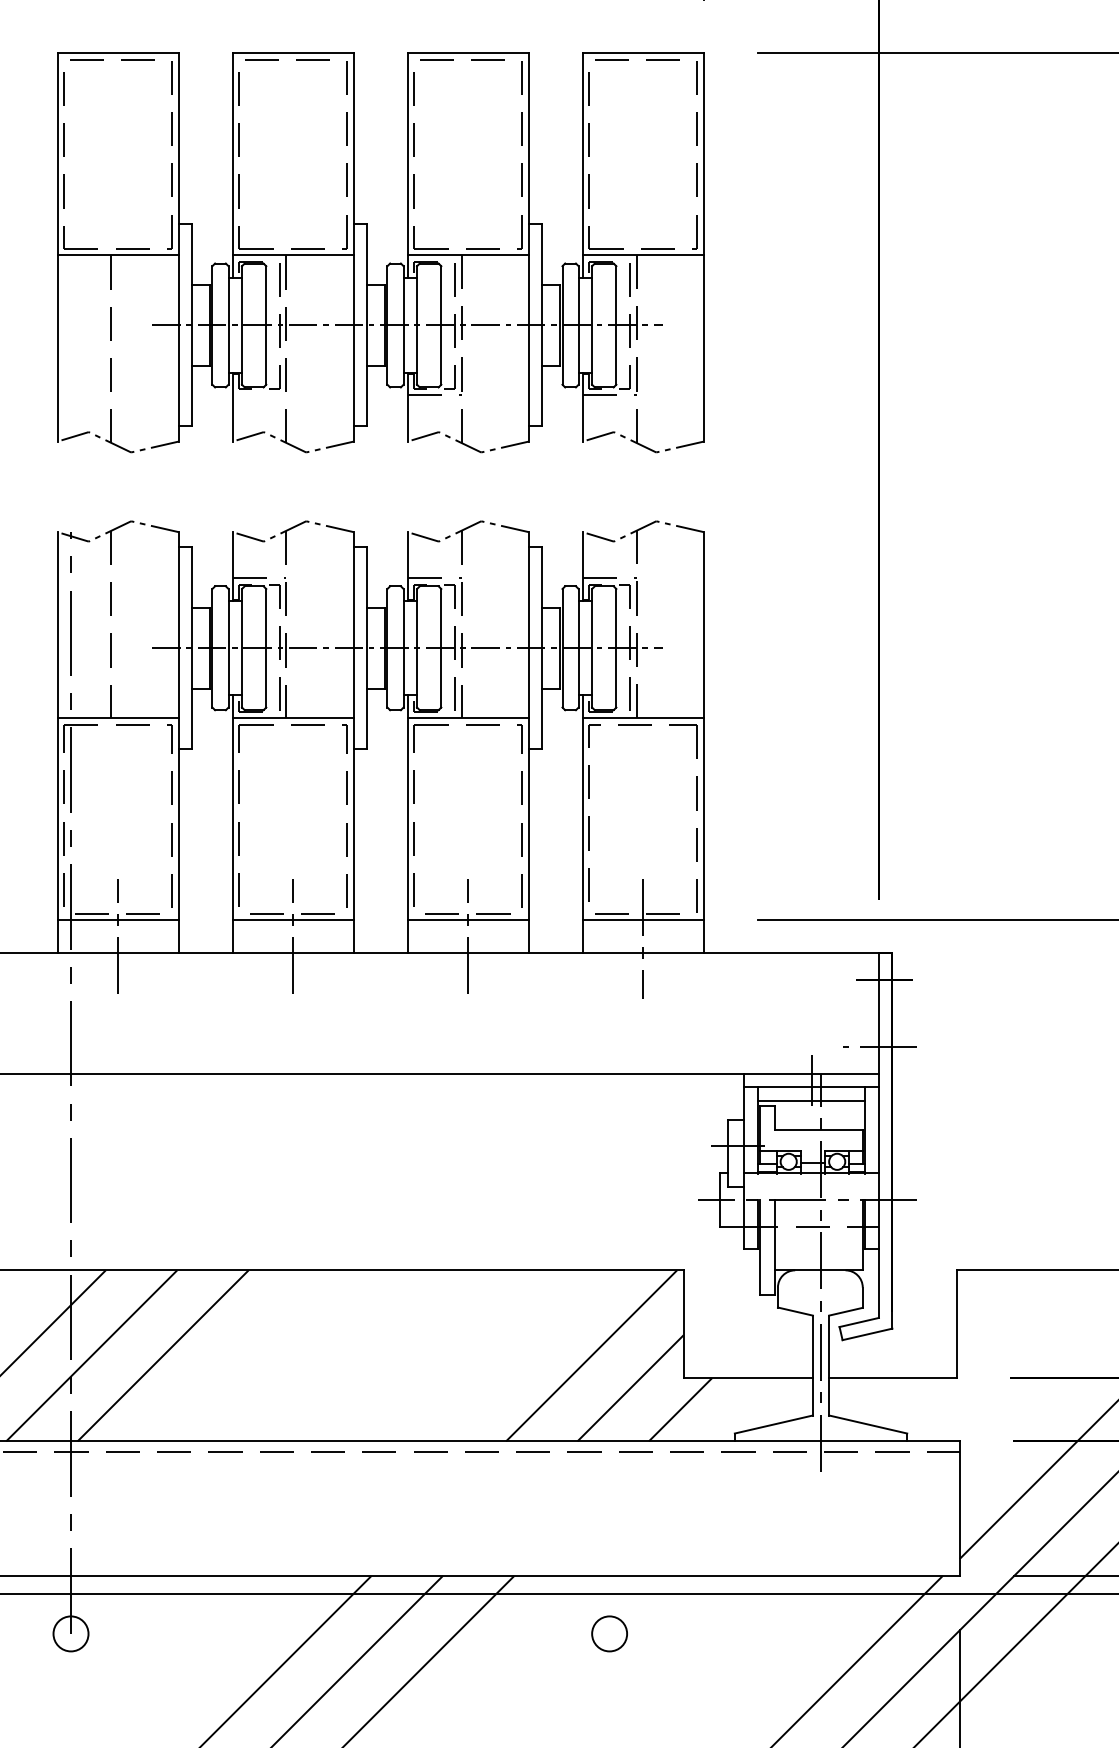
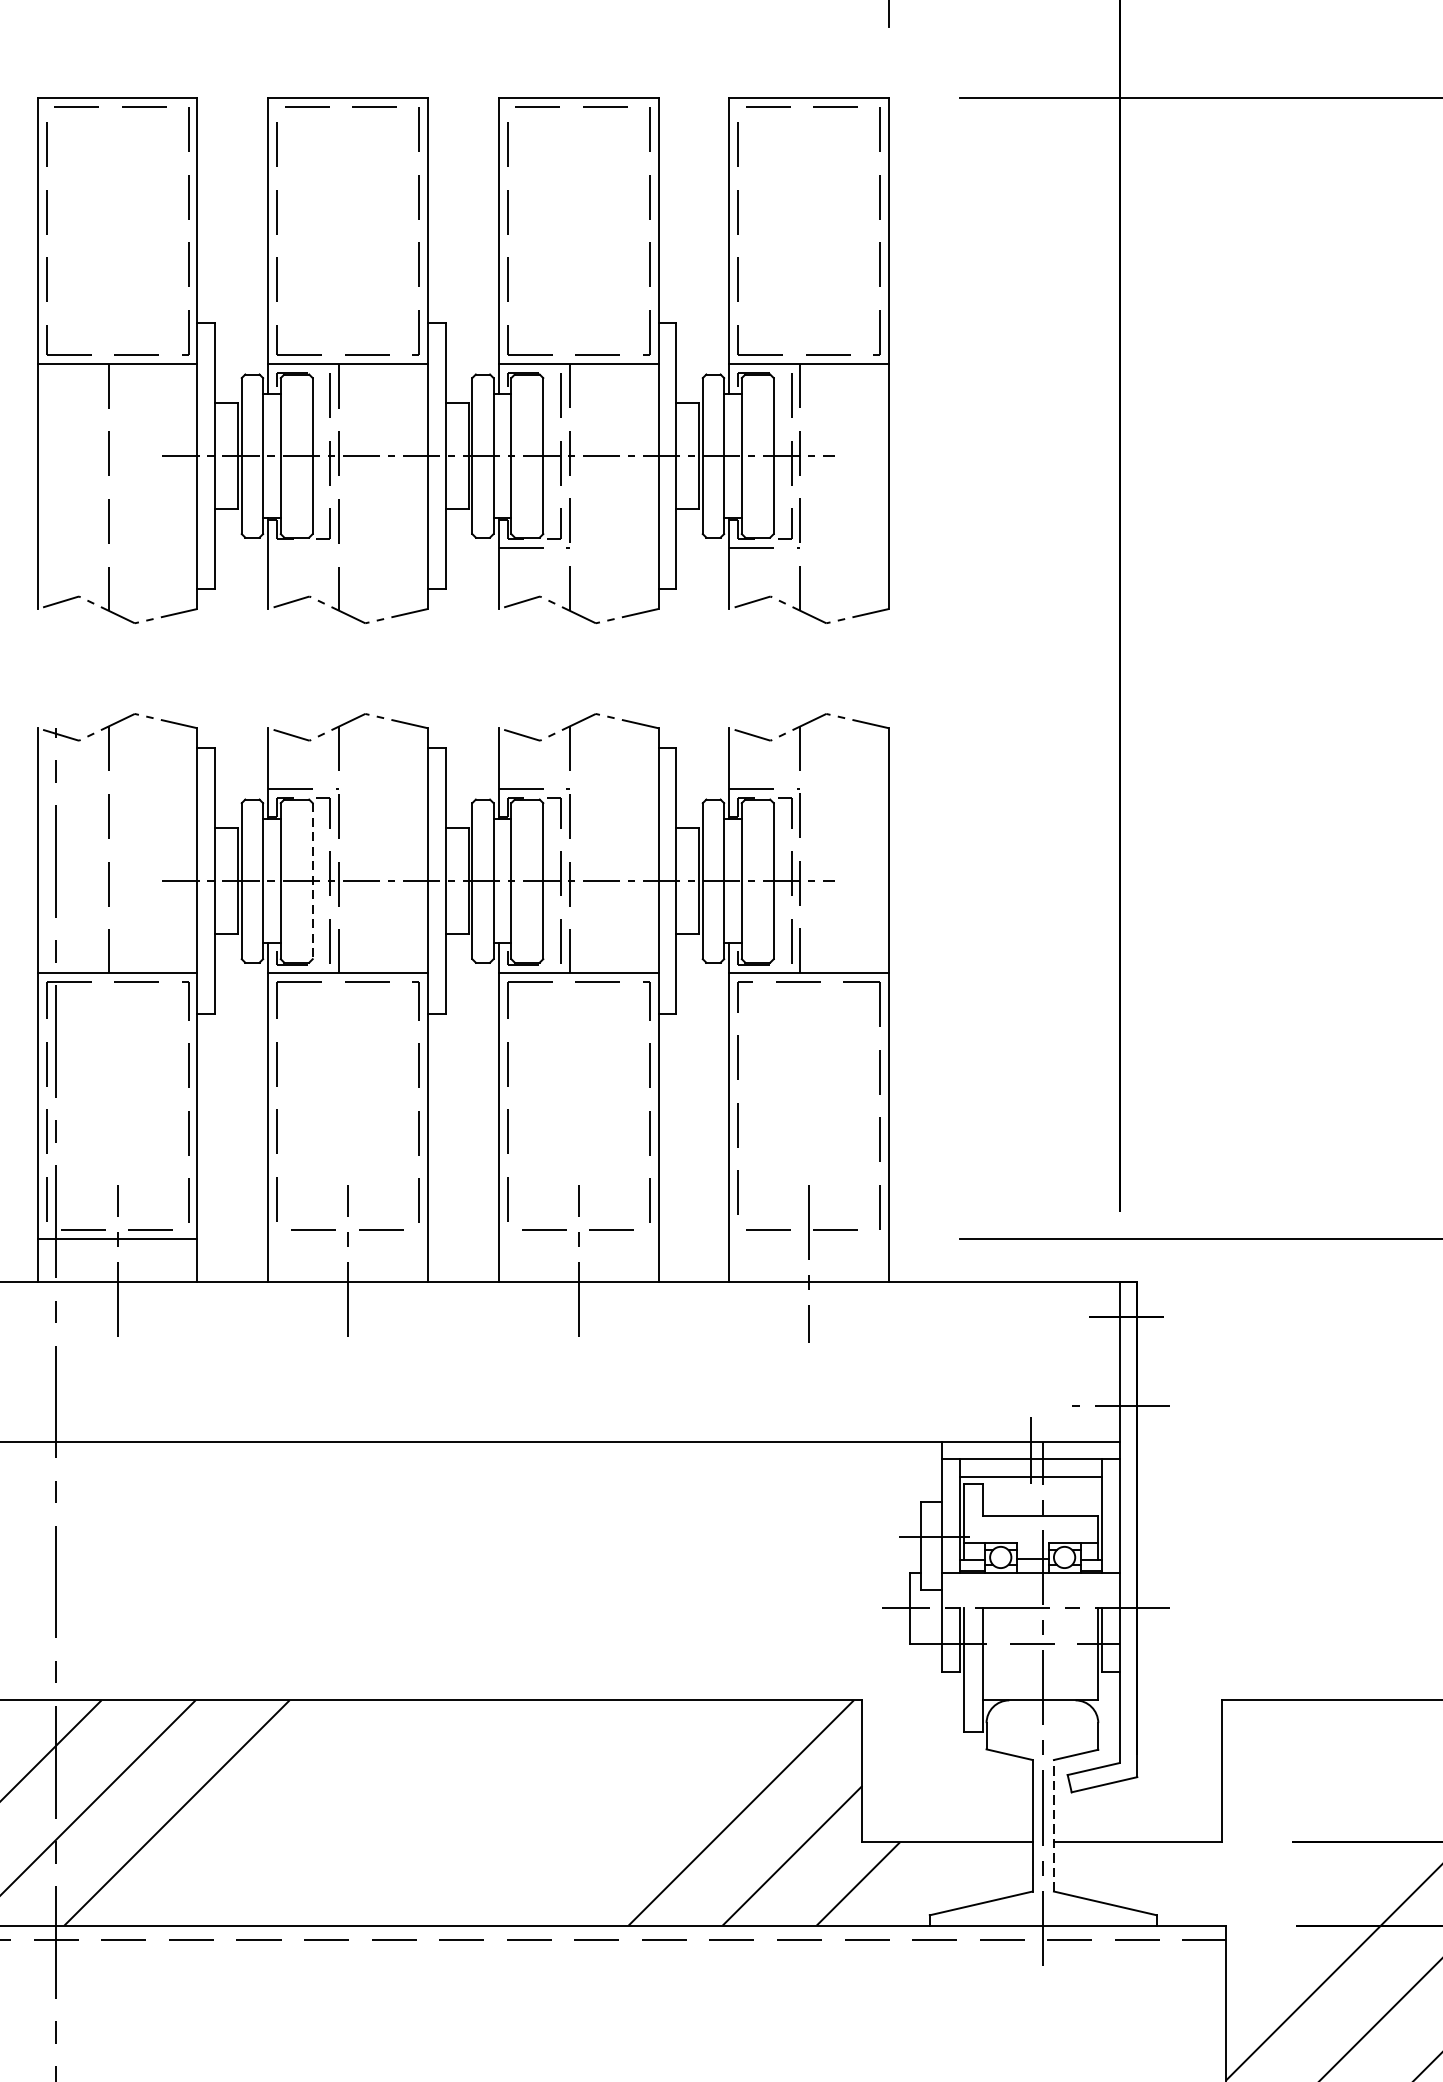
line: (266, 648) -> (313, 881), solid -> dashed
line: (292, 920) -> (347, 1239), removed
line: (467, 920) -> (577, 1239), removed
line: (642, 920) -> (808, 1239), removed
line: (829, 1365) -> (1054, 1825), solid -> dashed

